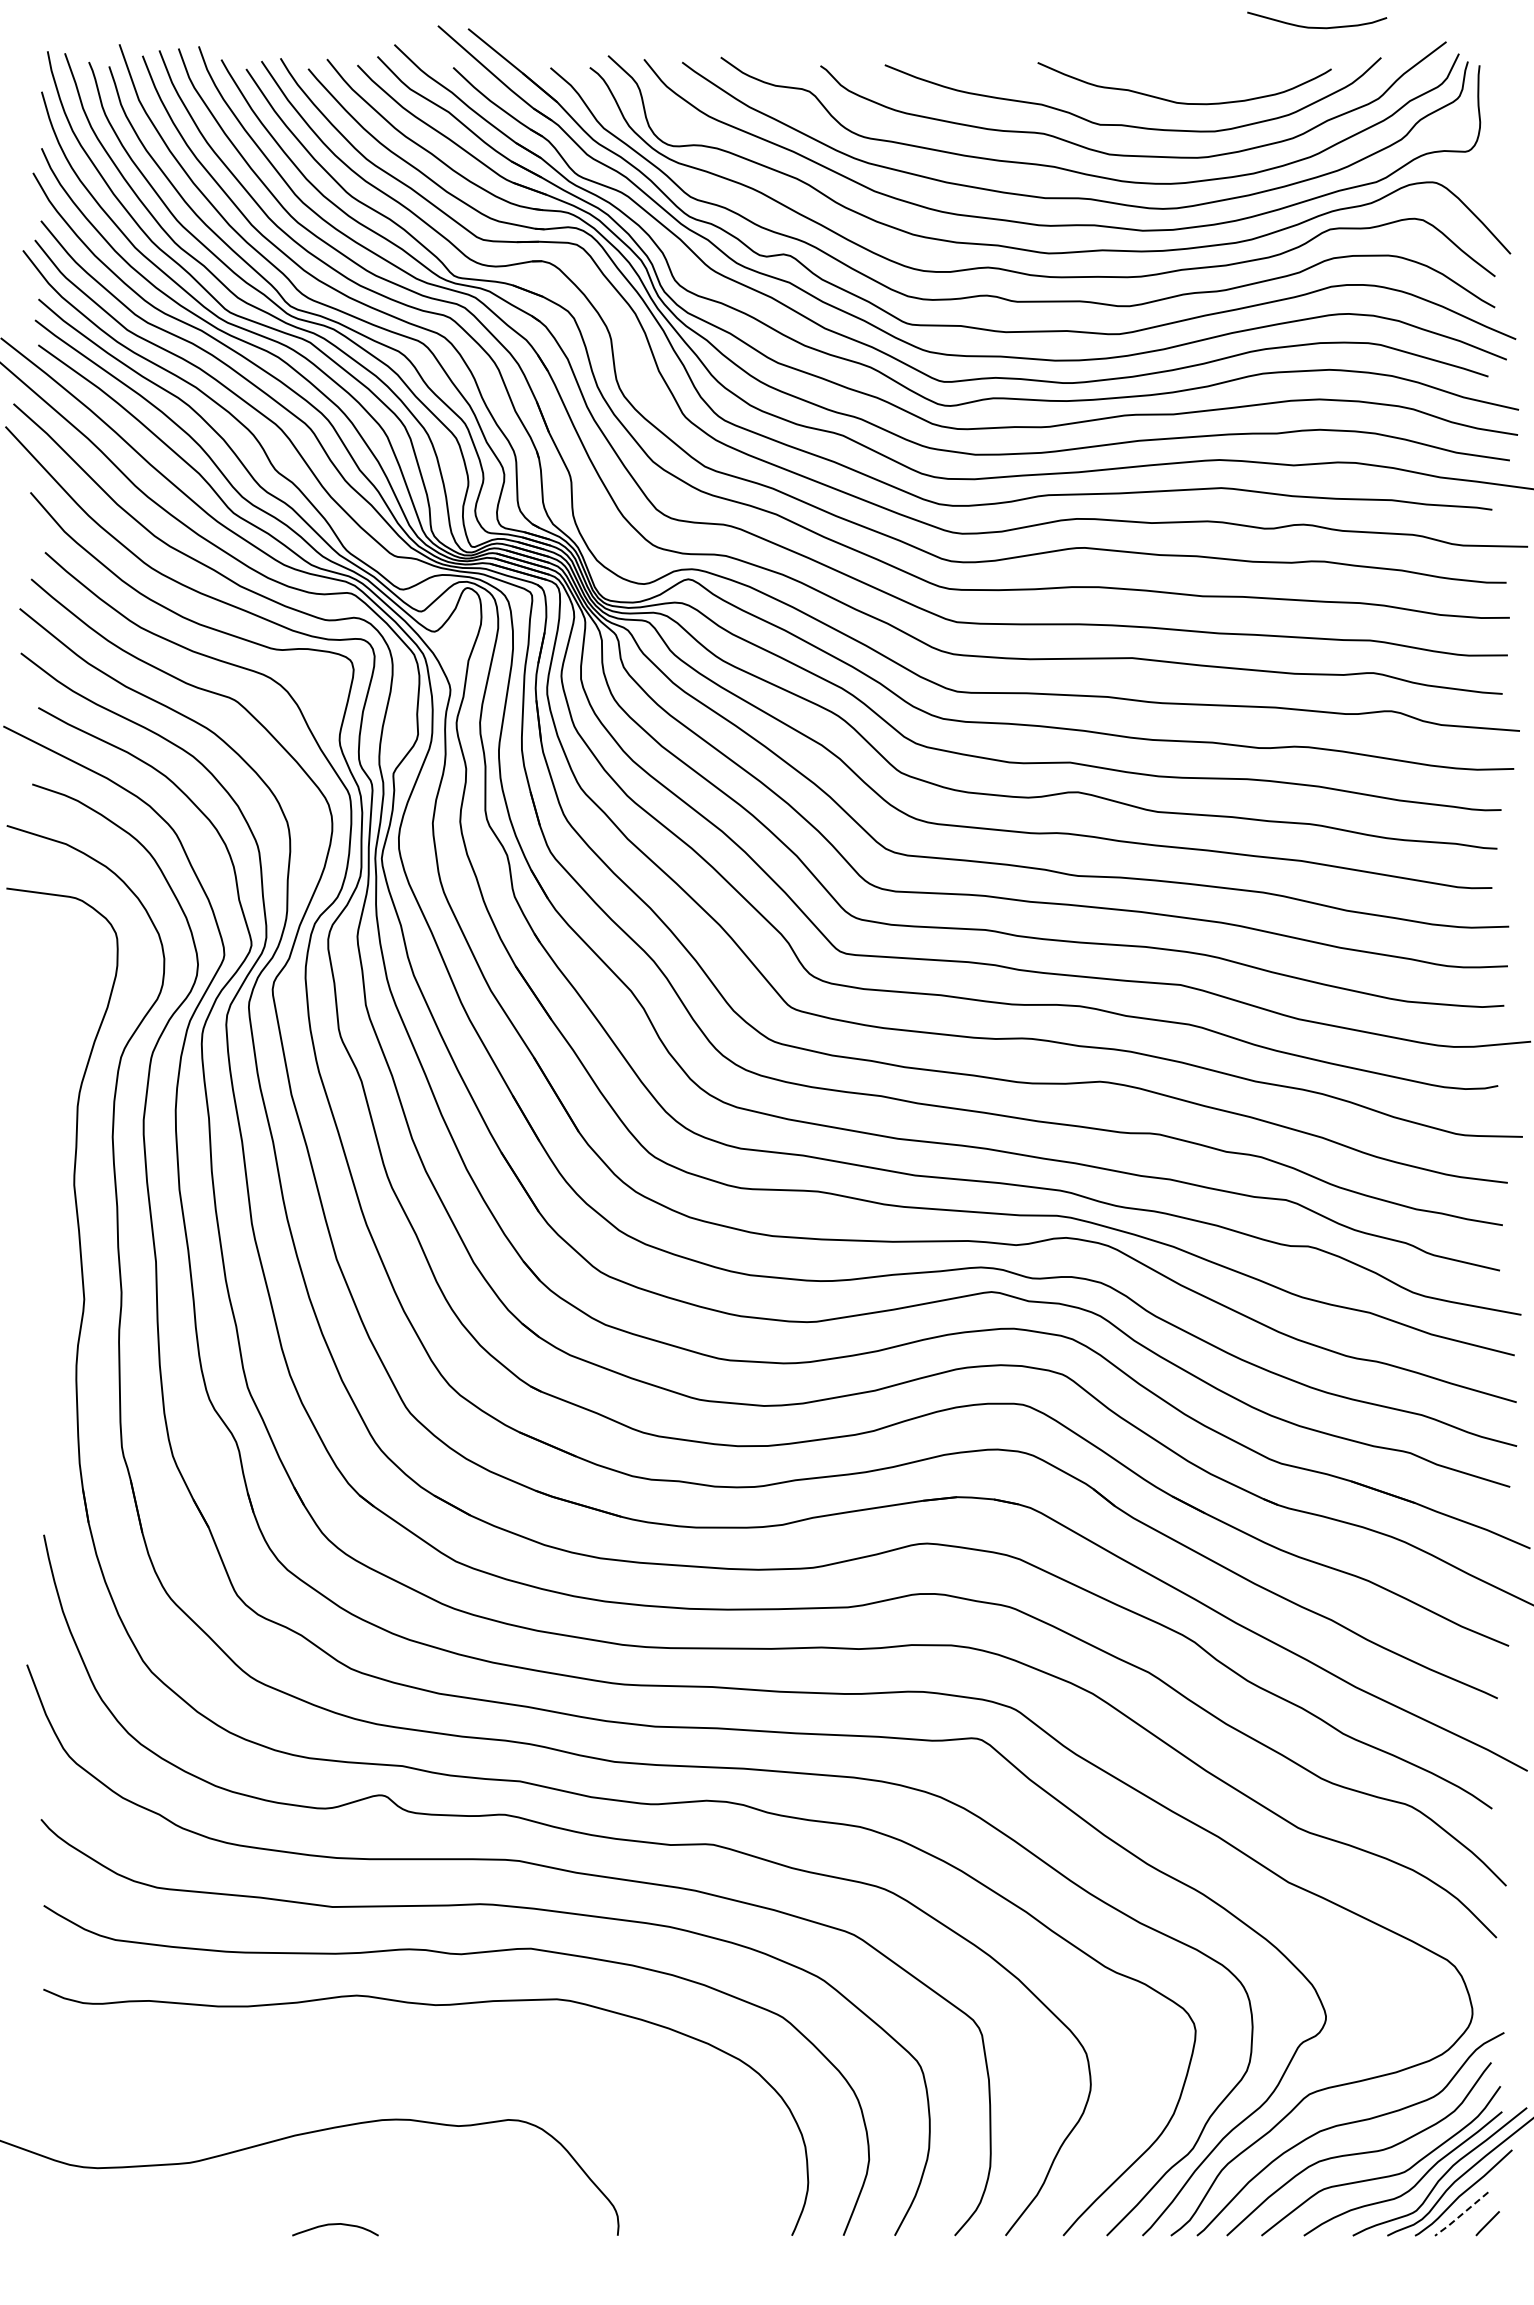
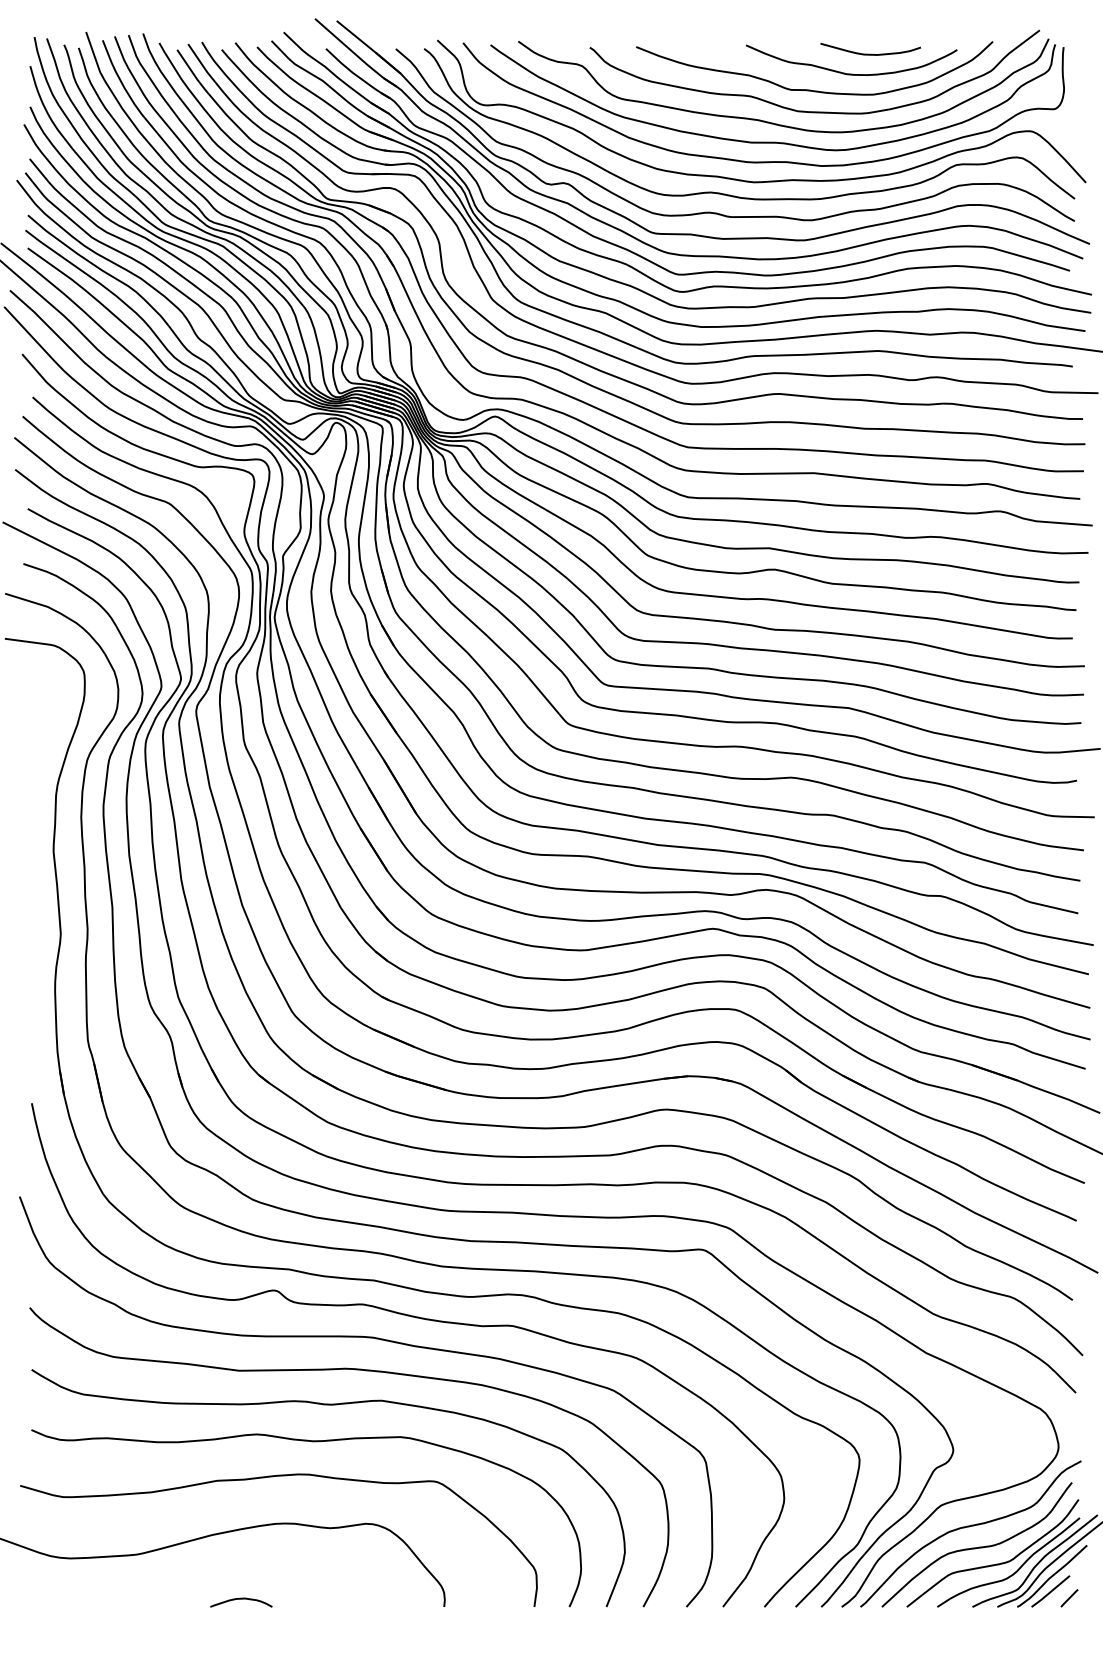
curve: (1317, 27) -> (870, 54), moved
curve: (375, 2055) -> (270, 1477), added
line: (1461, 2214) -> (1050, 1591), dashed -> solid

